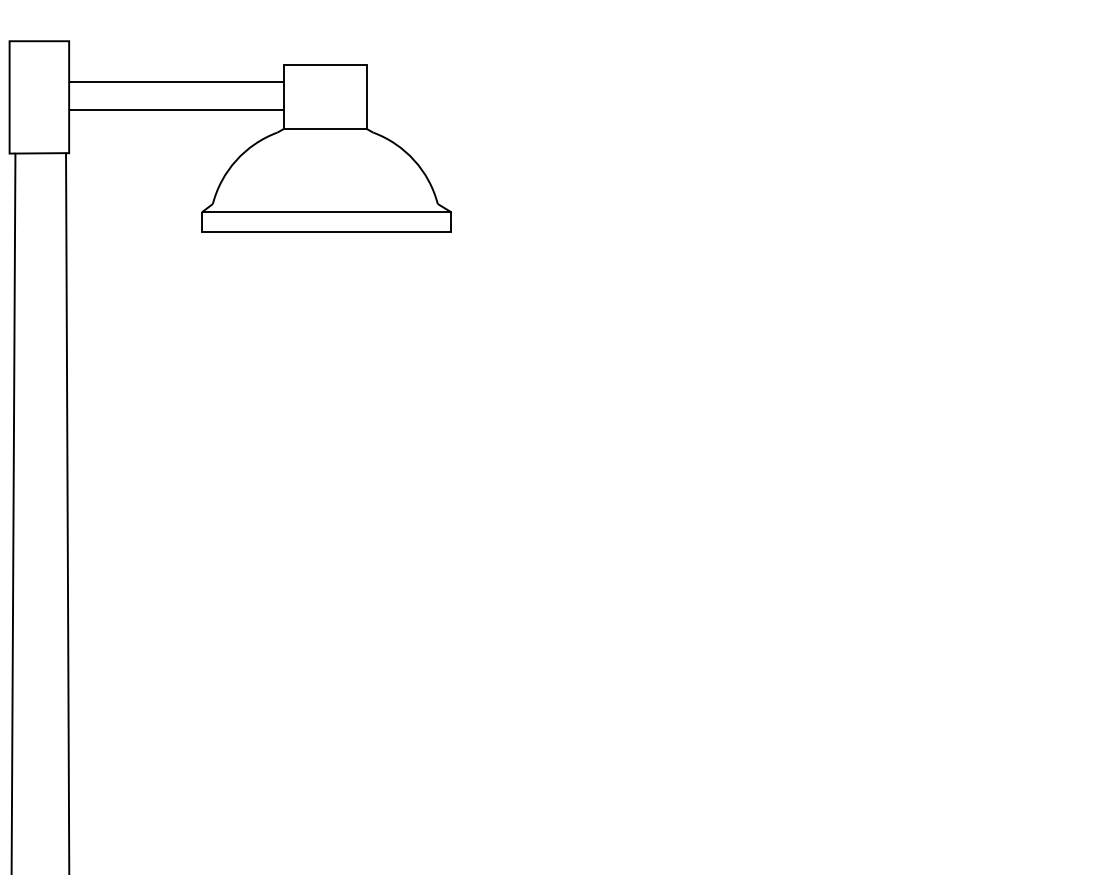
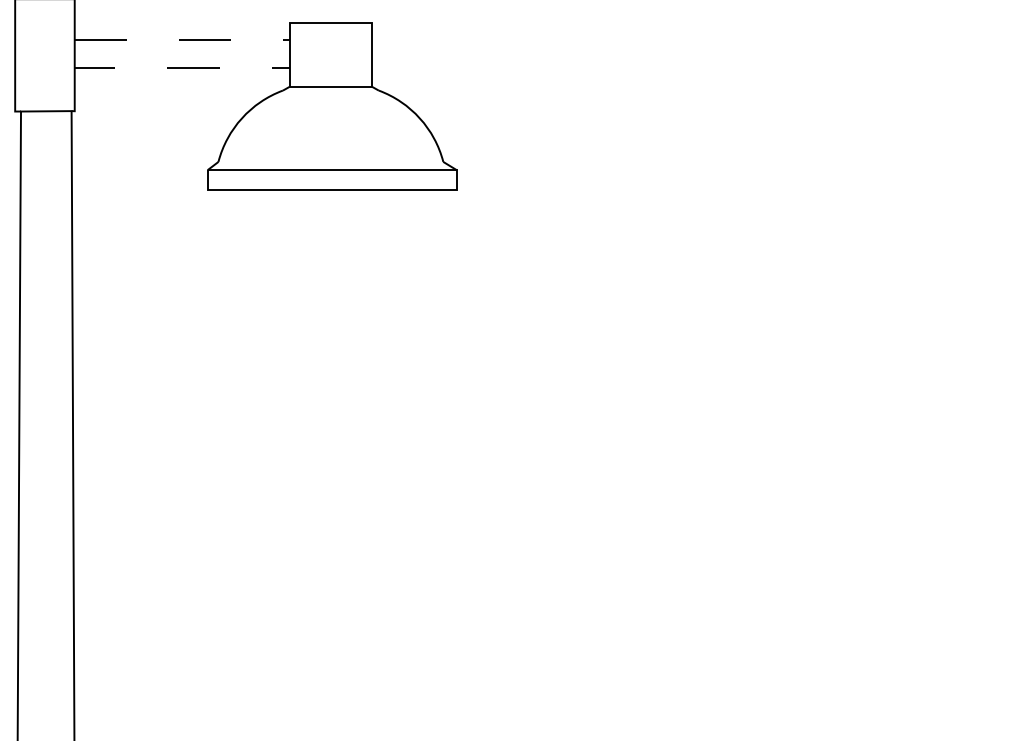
line: (284, 96) -> (290, 54), solid -> dashed

